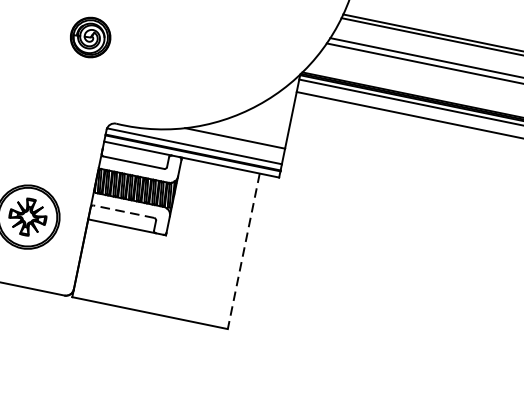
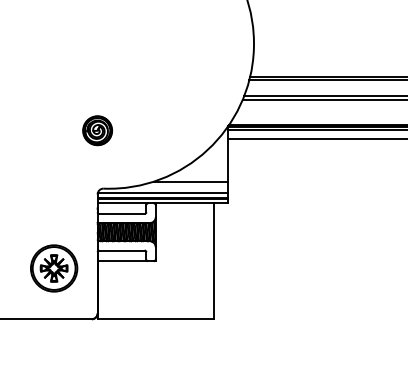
part: (90, 37) -> (97, 130), moved
line: (124, 211) -> (122, 250), dashed -> solid
line: (243, 251) -> (213, 261), dashed -> solid

